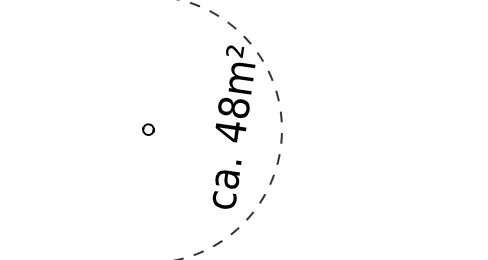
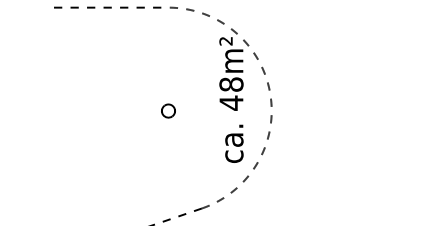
part: (148, 129) -> (168, 110), size x1.6

